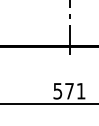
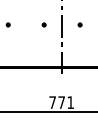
text: (57, 91) -> (52, 102), 571 -> 771

